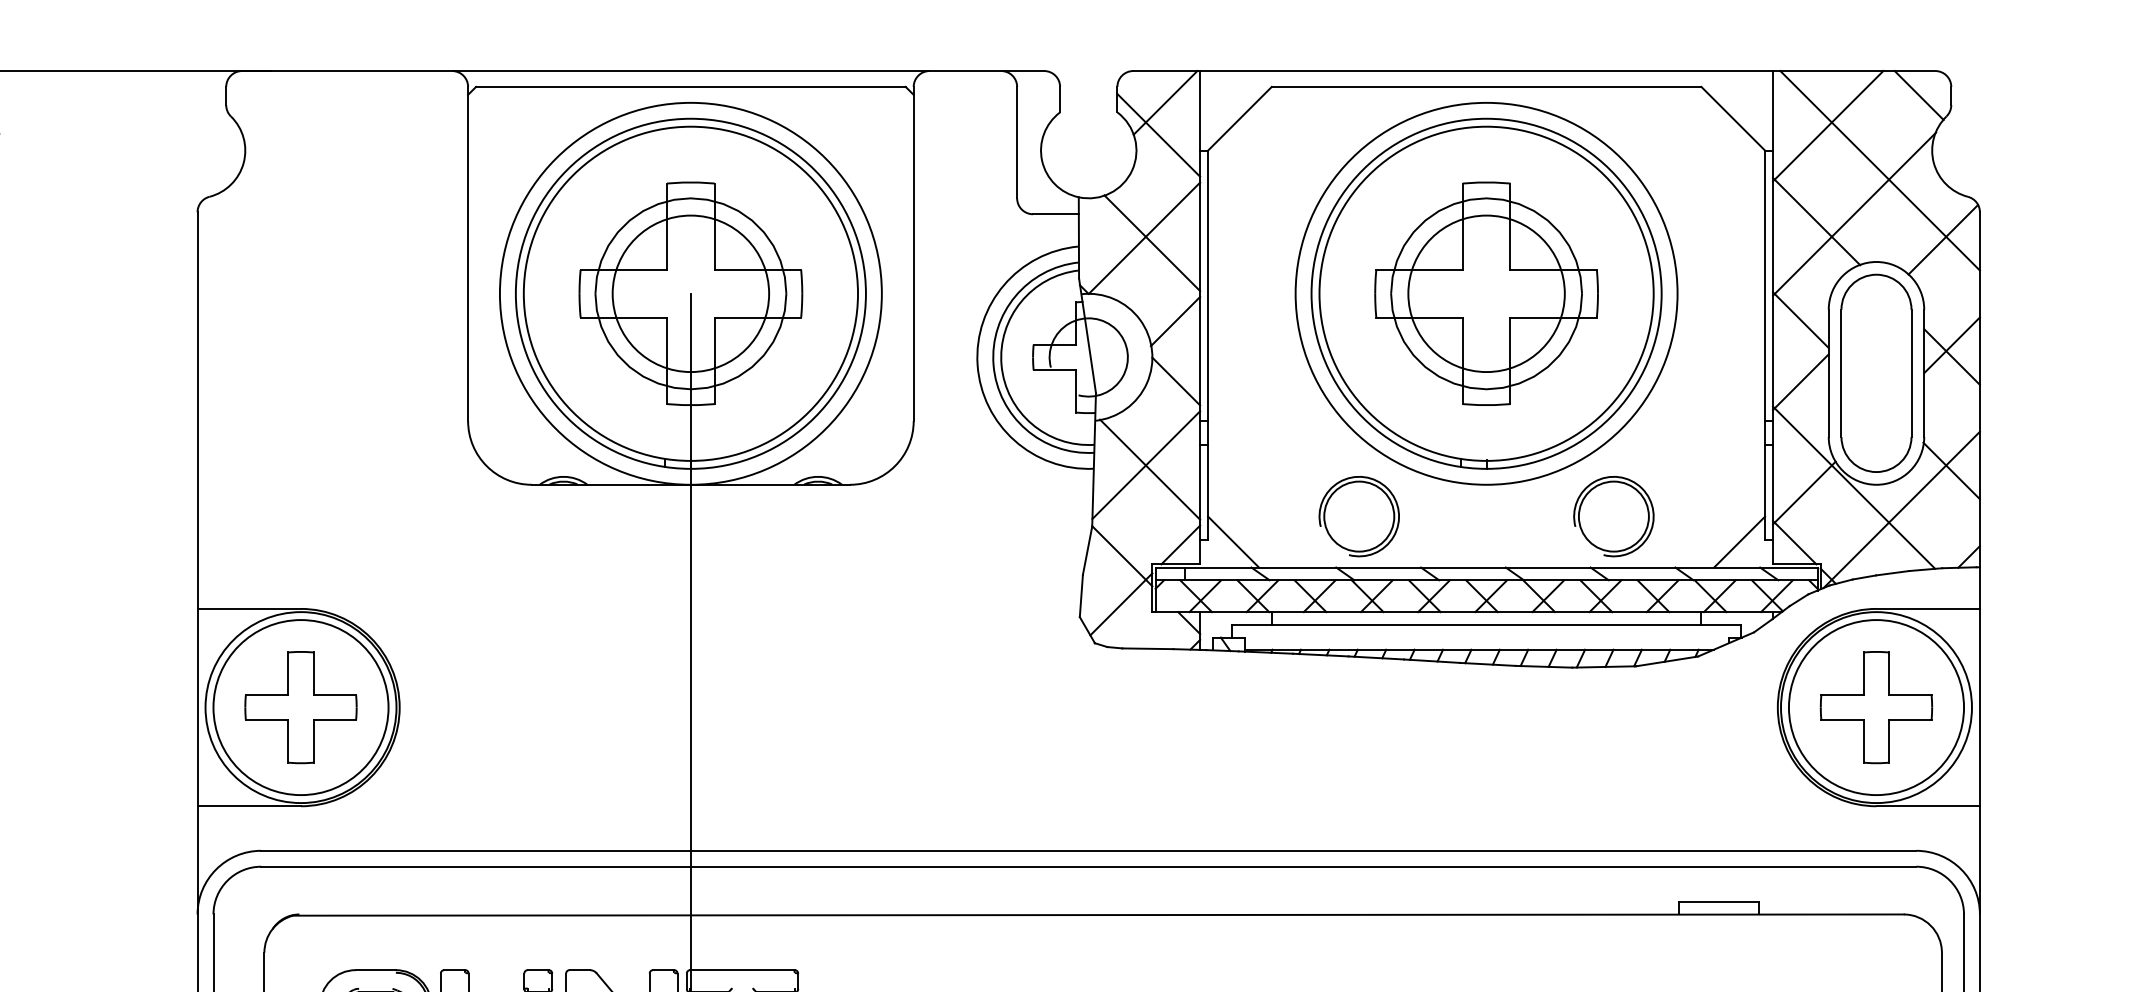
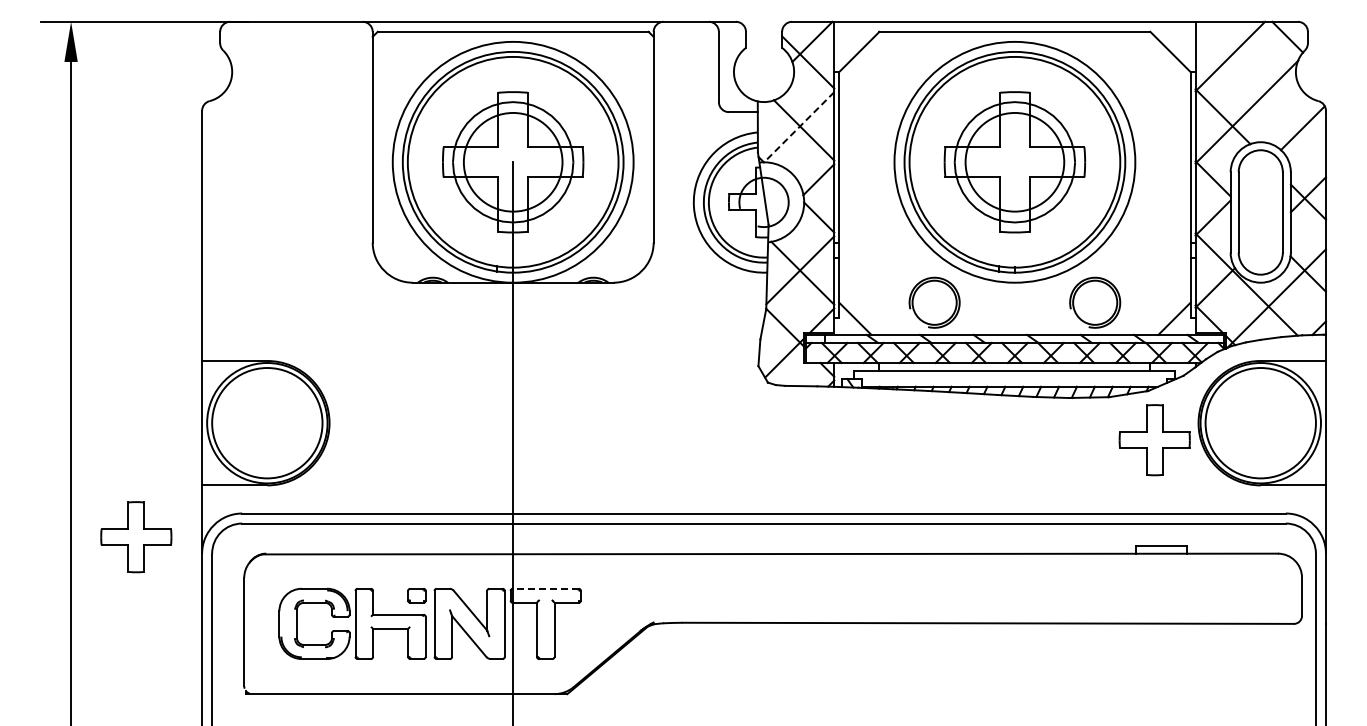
line: (1879, 170) -> (1262, 84), removed
line: (1144, 238) -> (799, 127), solid -> dashed
part: (301, 708) -> (136, 537), moved
part: (1876, 708) -> (1154, 440), moved
line: (742, 969) -> (545, 588), solid -> dashed

